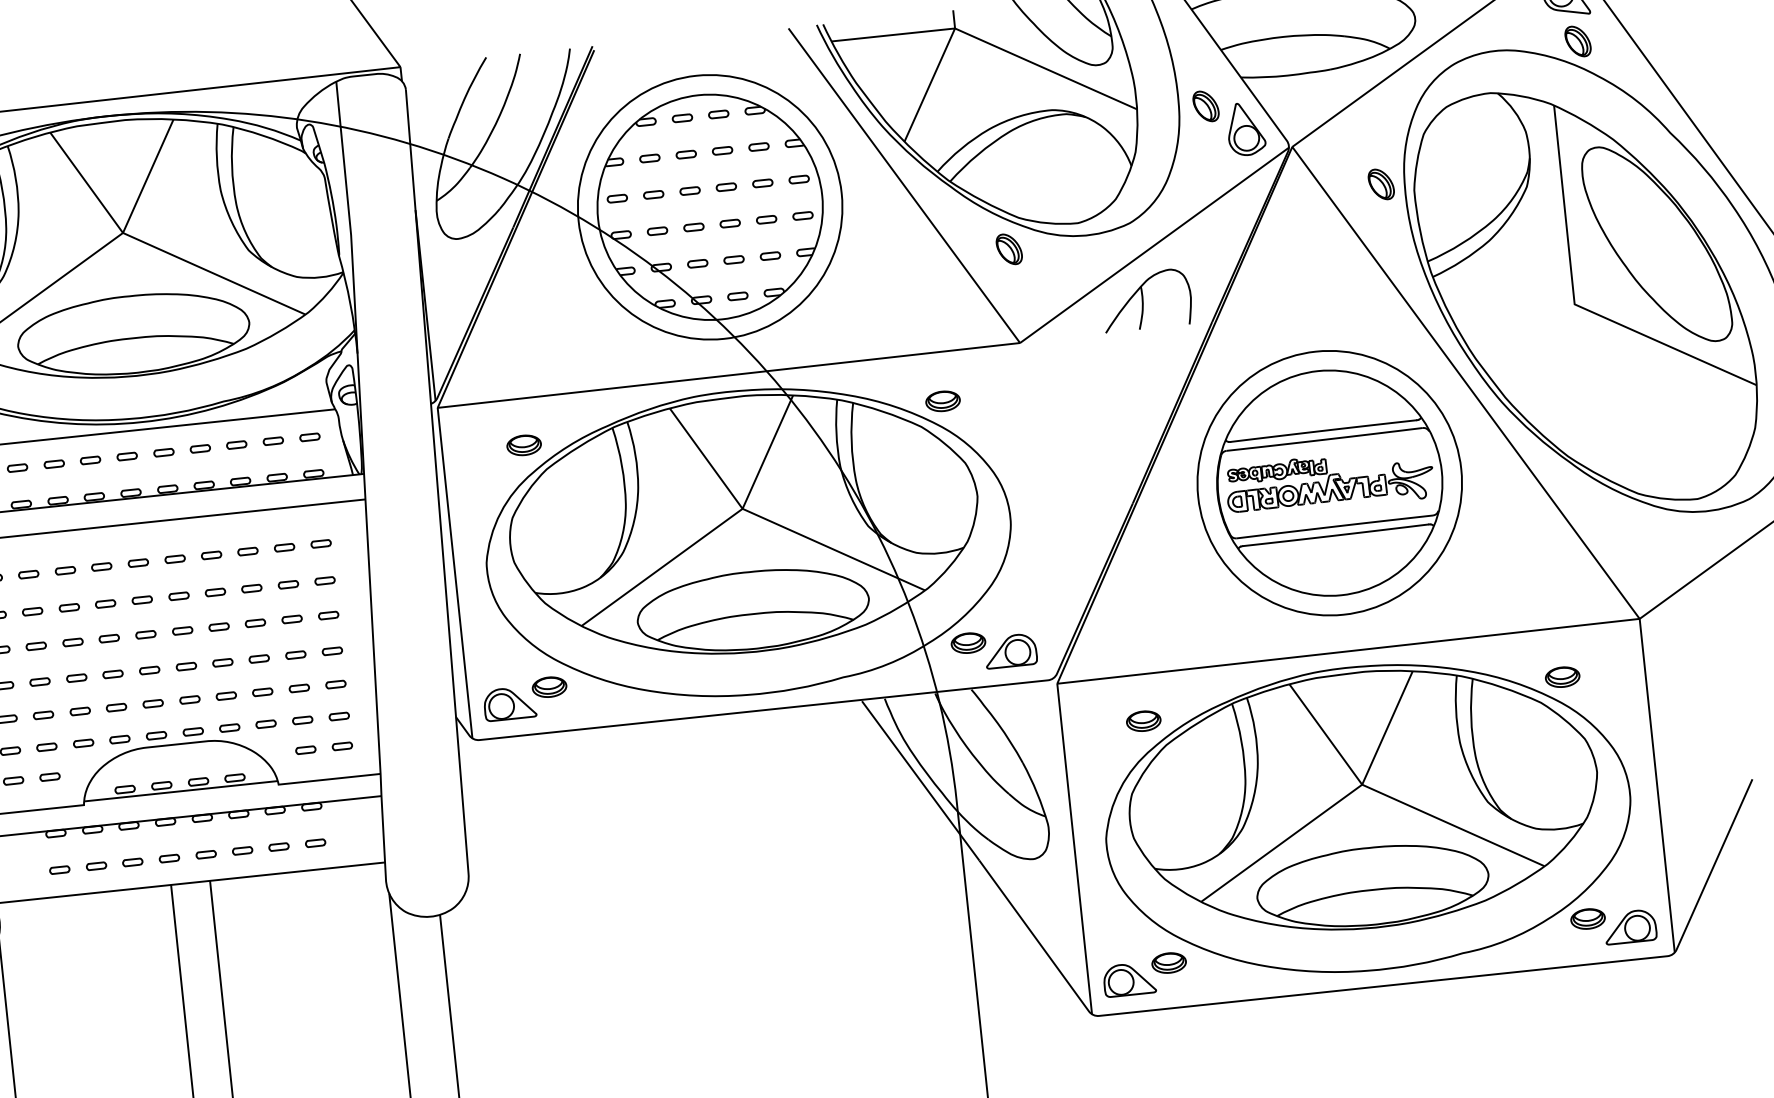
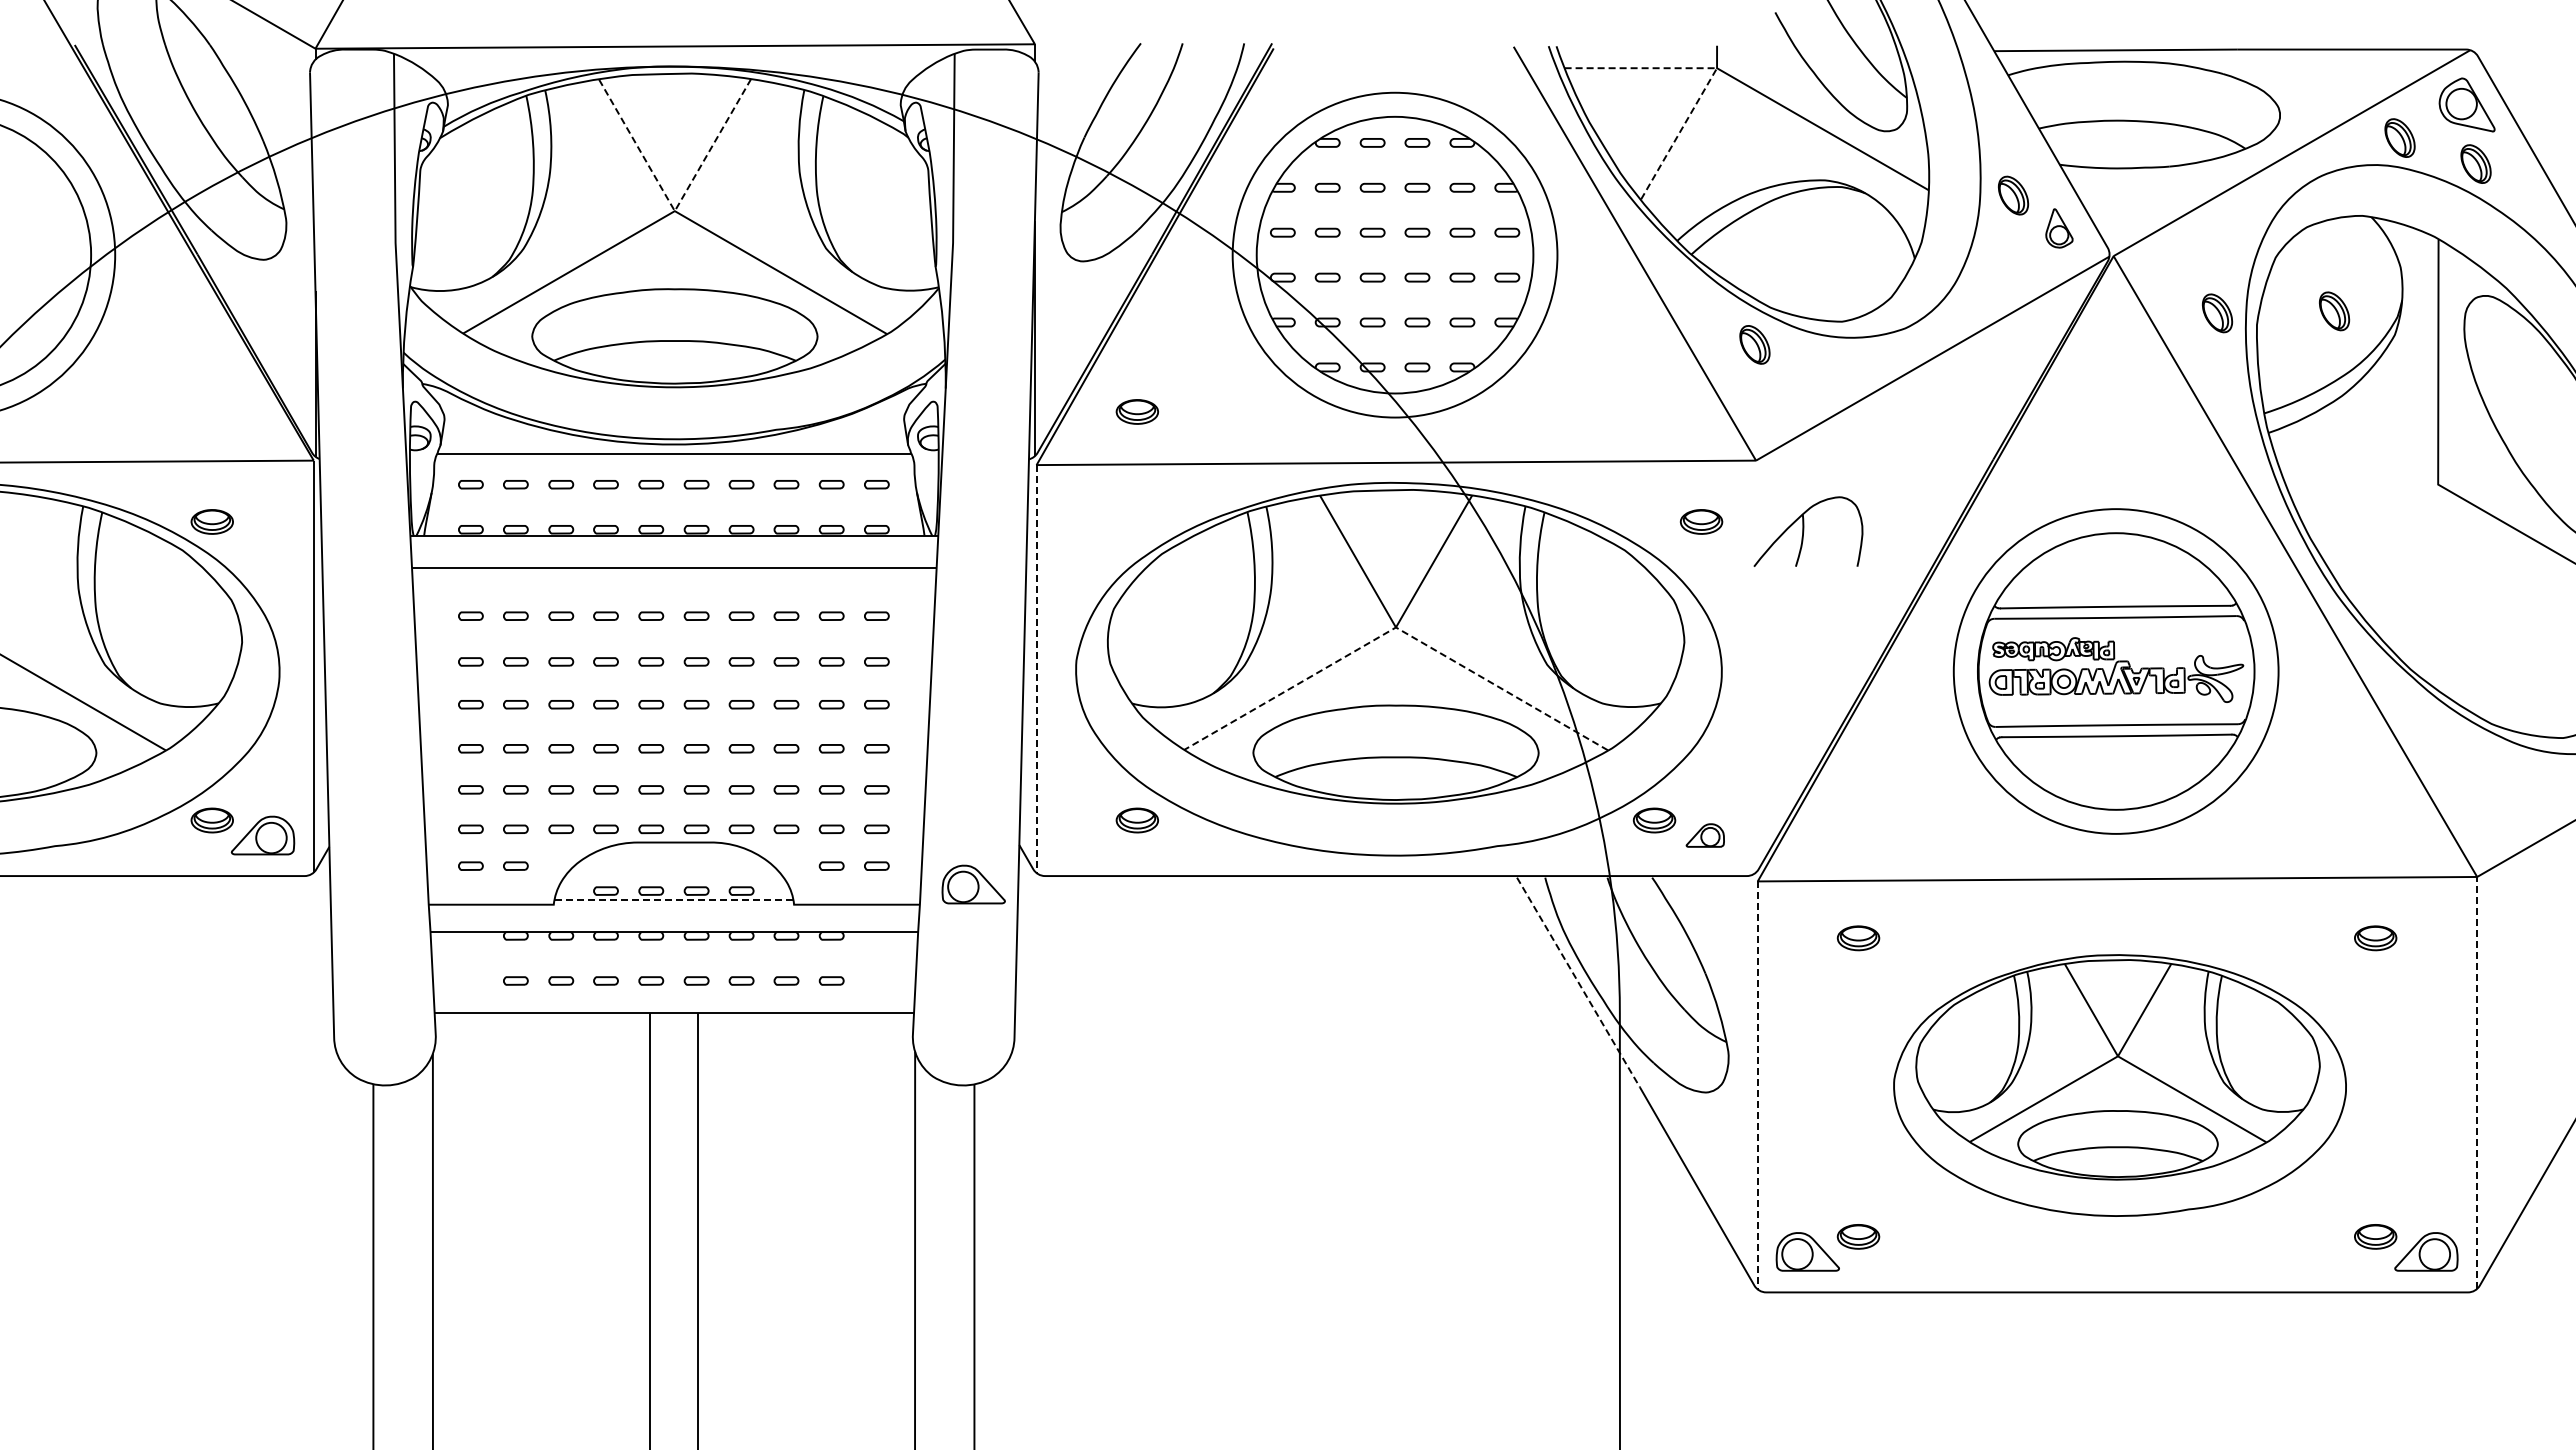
part: (1513, 26) -> (2399, 137), added
line: (955, 28) -> (1717, 68), solid -> dashed
part: (1246, 129) -> (2059, 228), size x0.6
part: (1475, 172) -> (2334, 311), added
line: (122, 233) -> (674, 211), solid -> dashed
part: (1146, 300) -> (1808, 531), moved
part: (943, 400) -> (1701, 521), moved
part: (523, 445) -> (1136, 411), moved
line: (742, 508) -> (1395, 627), solid -> dashed
line: (455, 573) -> (1036, 669), solid -> dashed
part: (1011, 650) -> (1705, 835), size x0.6
part: (509, 703) -> (973, 884), moved
line: (920, 780) -> (1578, 982), solid -> dashed
line: (1657, 785) -> (2477, 1082), solid -> dashed
line: (180, 791) -> (673, 900), solid -> dashed
part: (1367, 818) -> (2119, 1085), size x0.7
line: (1074, 849) -> (1757, 1085), solid -> dashed

